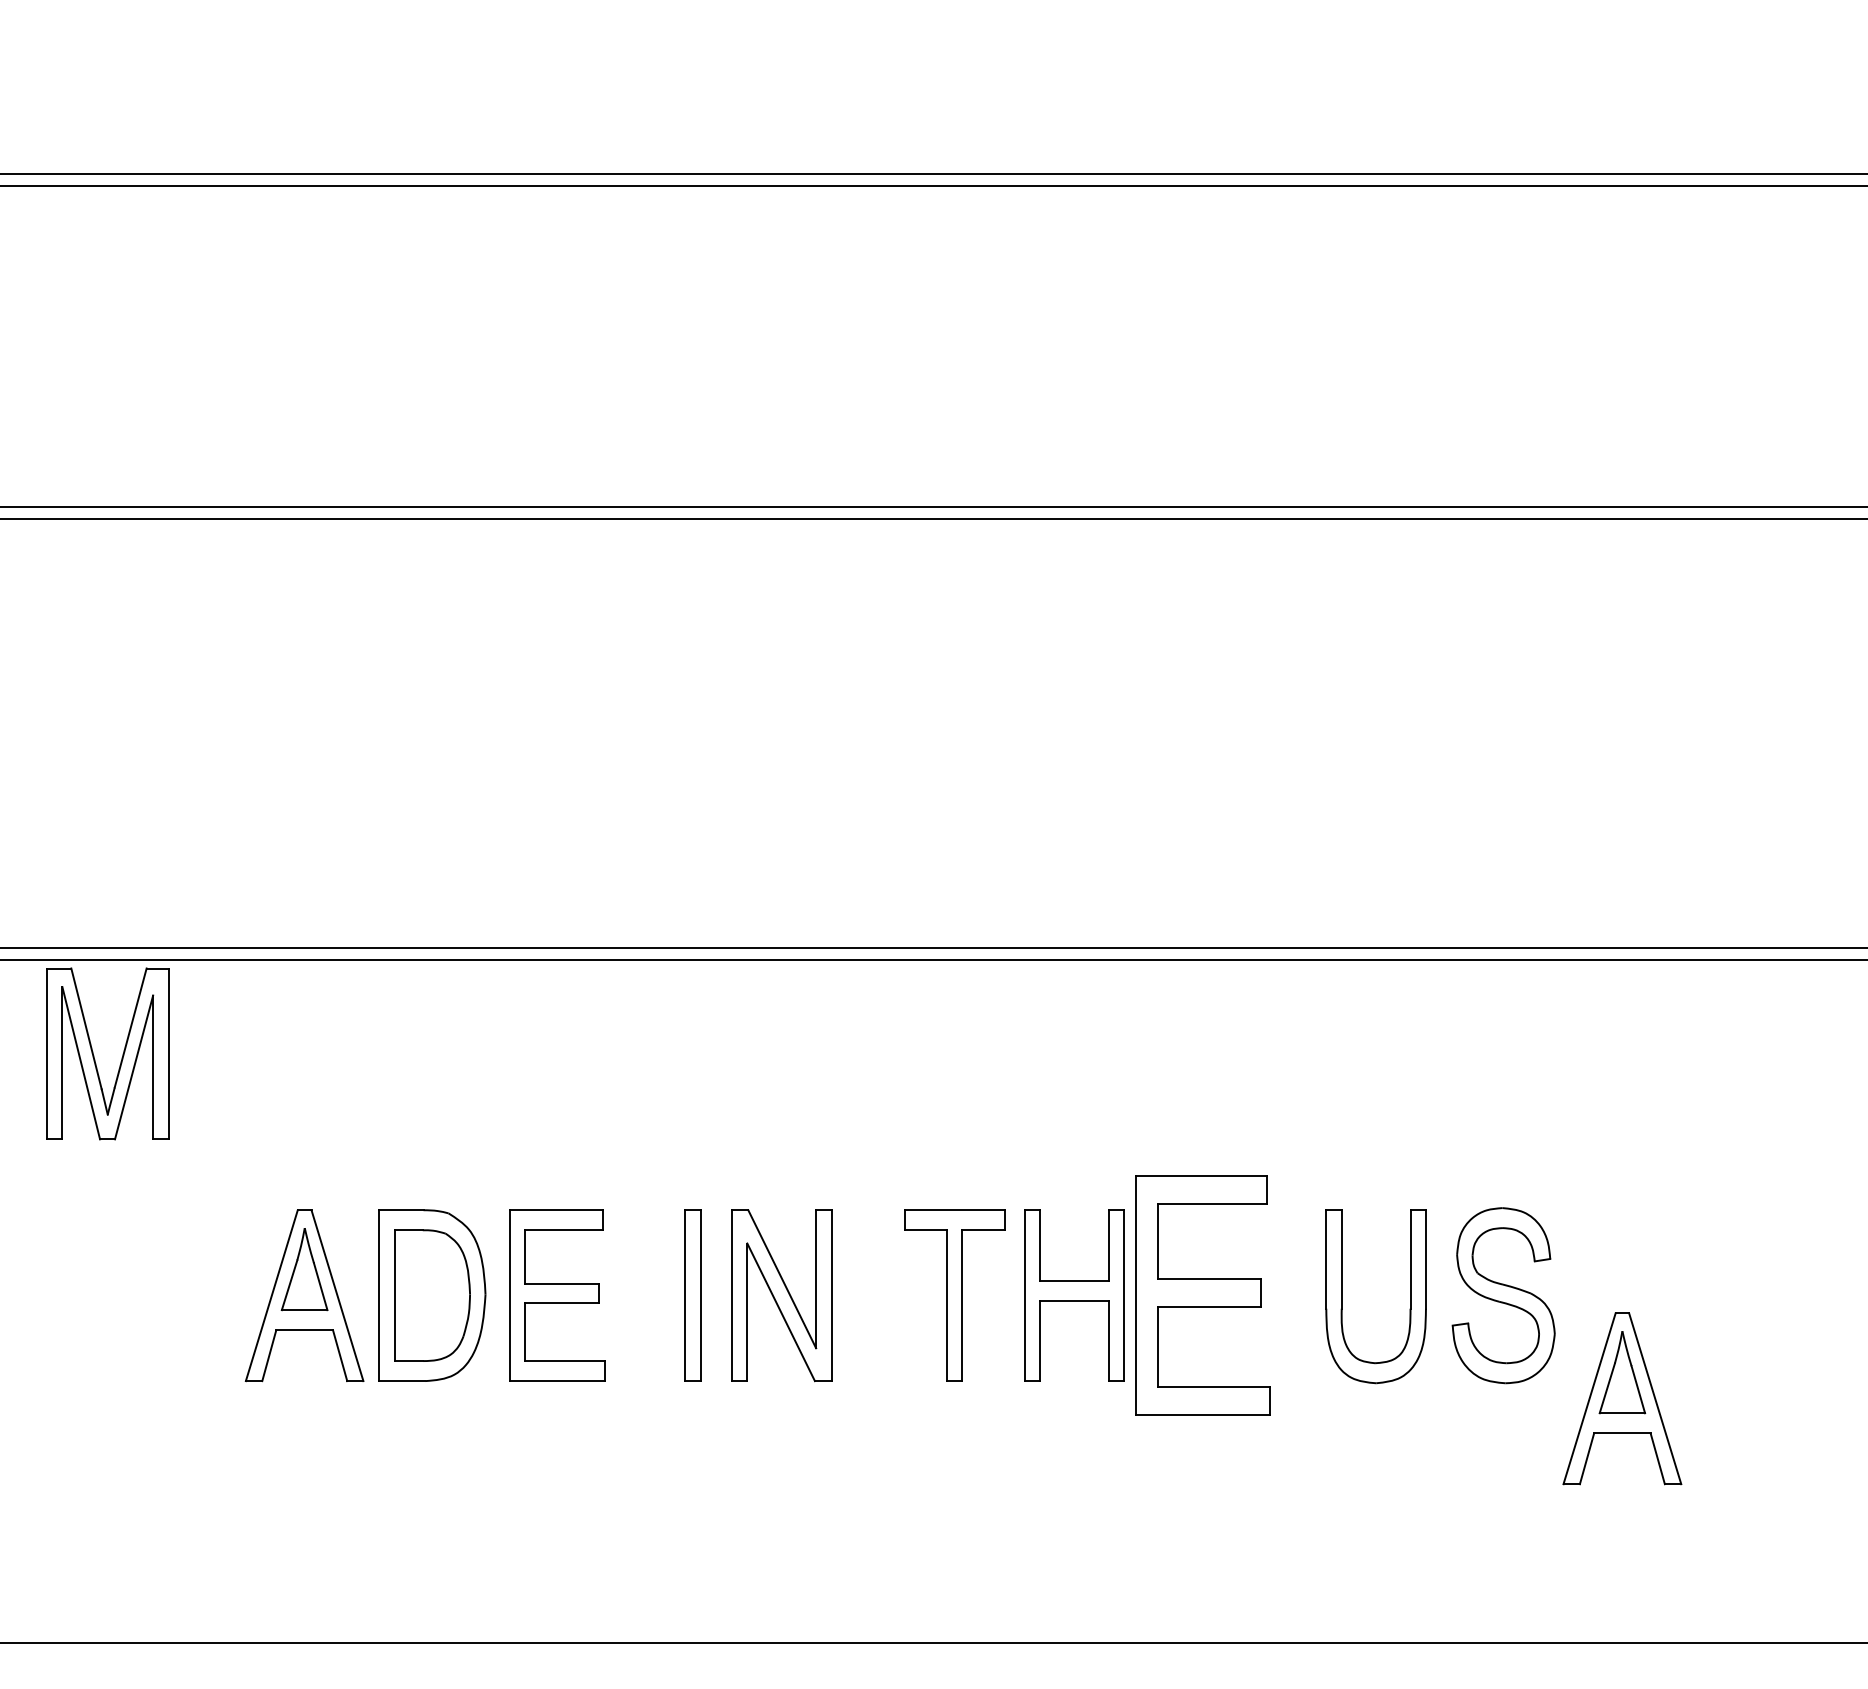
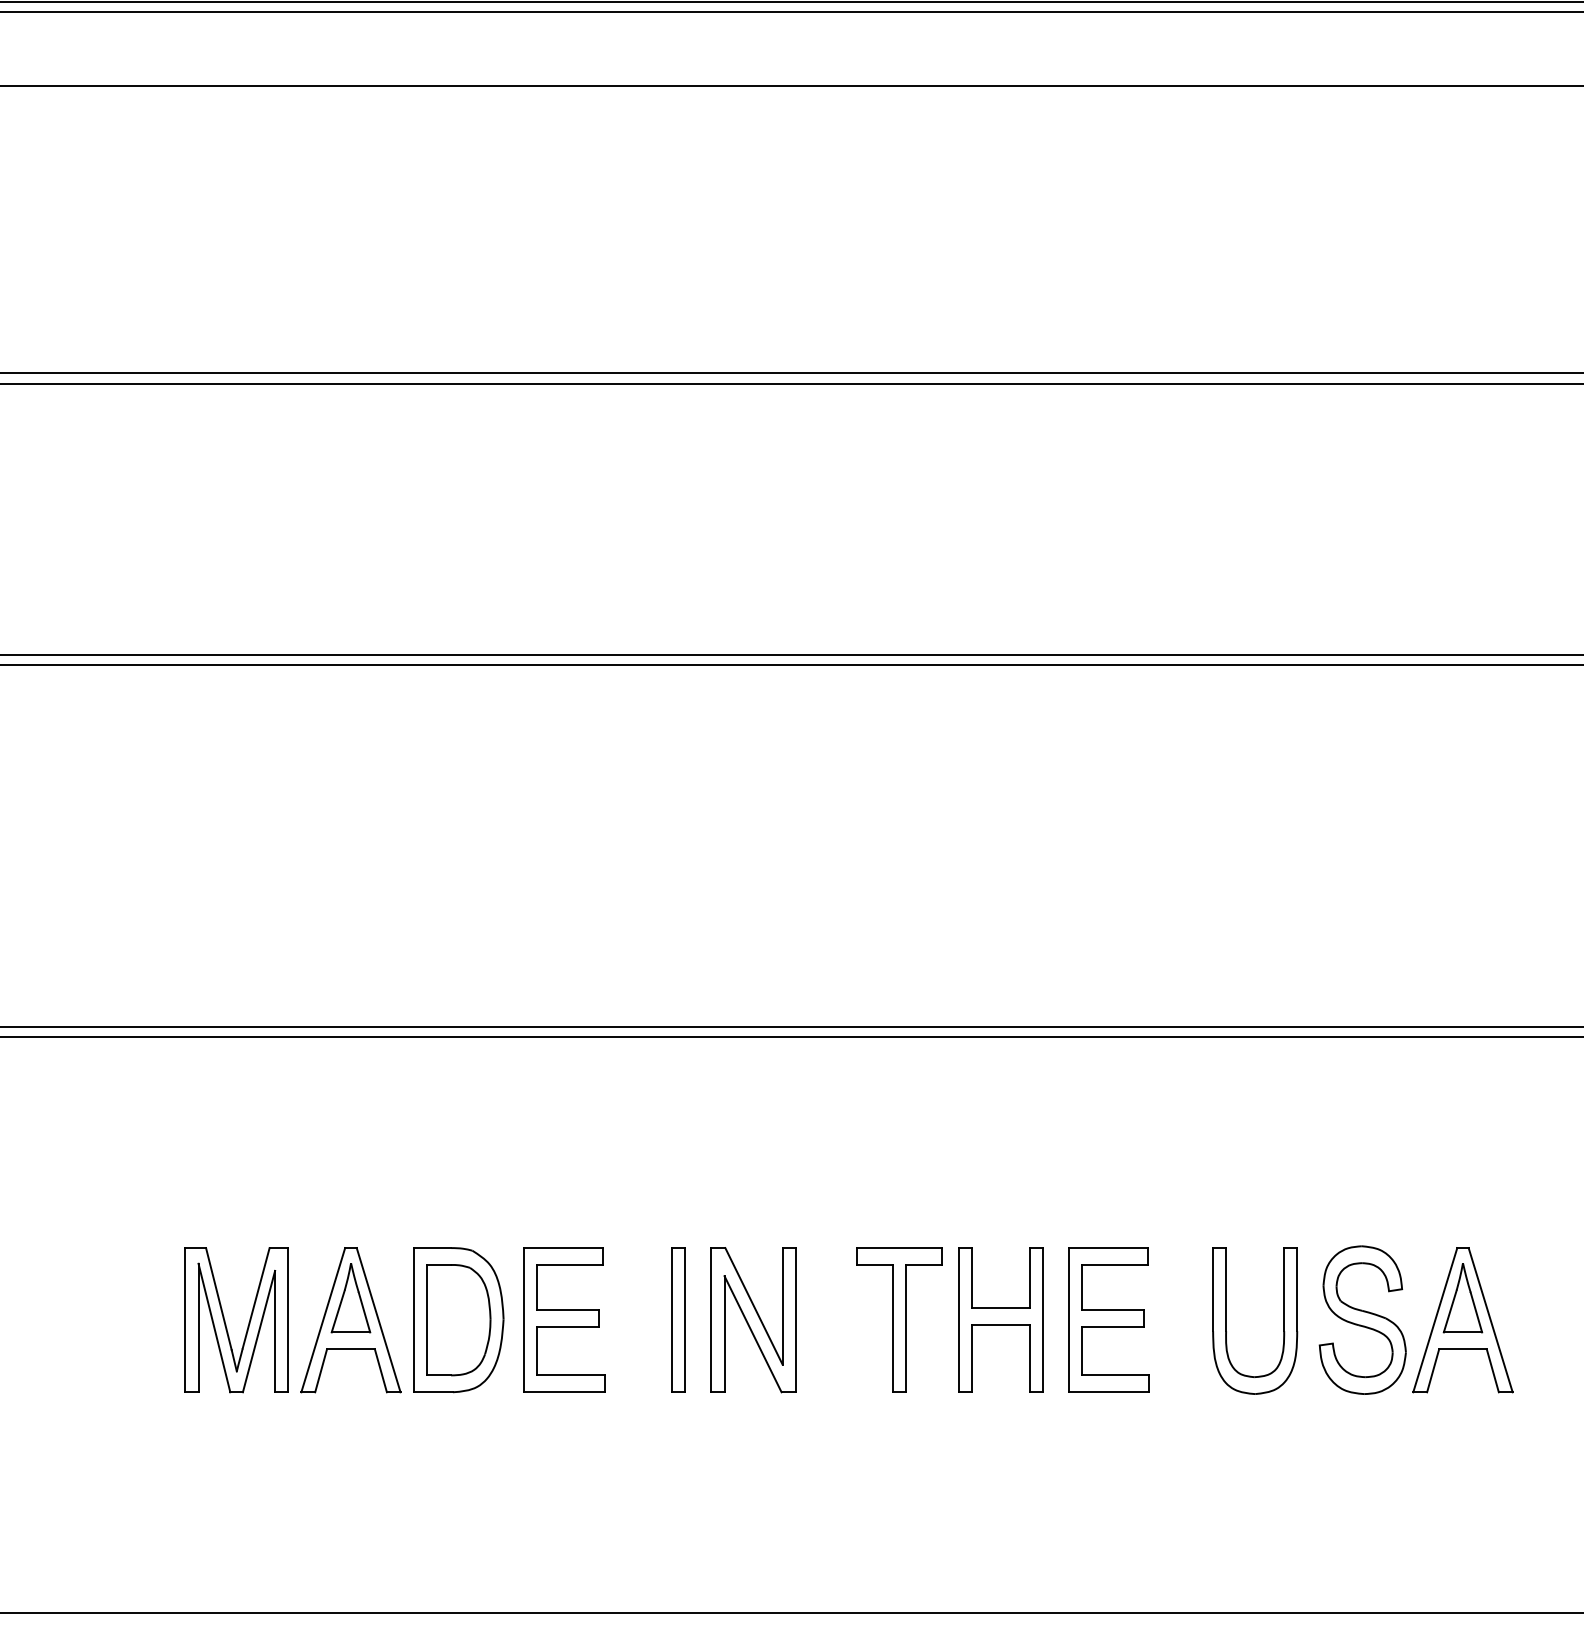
part: (95, 1059) -> (226, 1324), moved
part: (1202, 1294) -> (1108, 1319), size x0.71
part: (1621, 1399) -> (1462, 1320), moved

